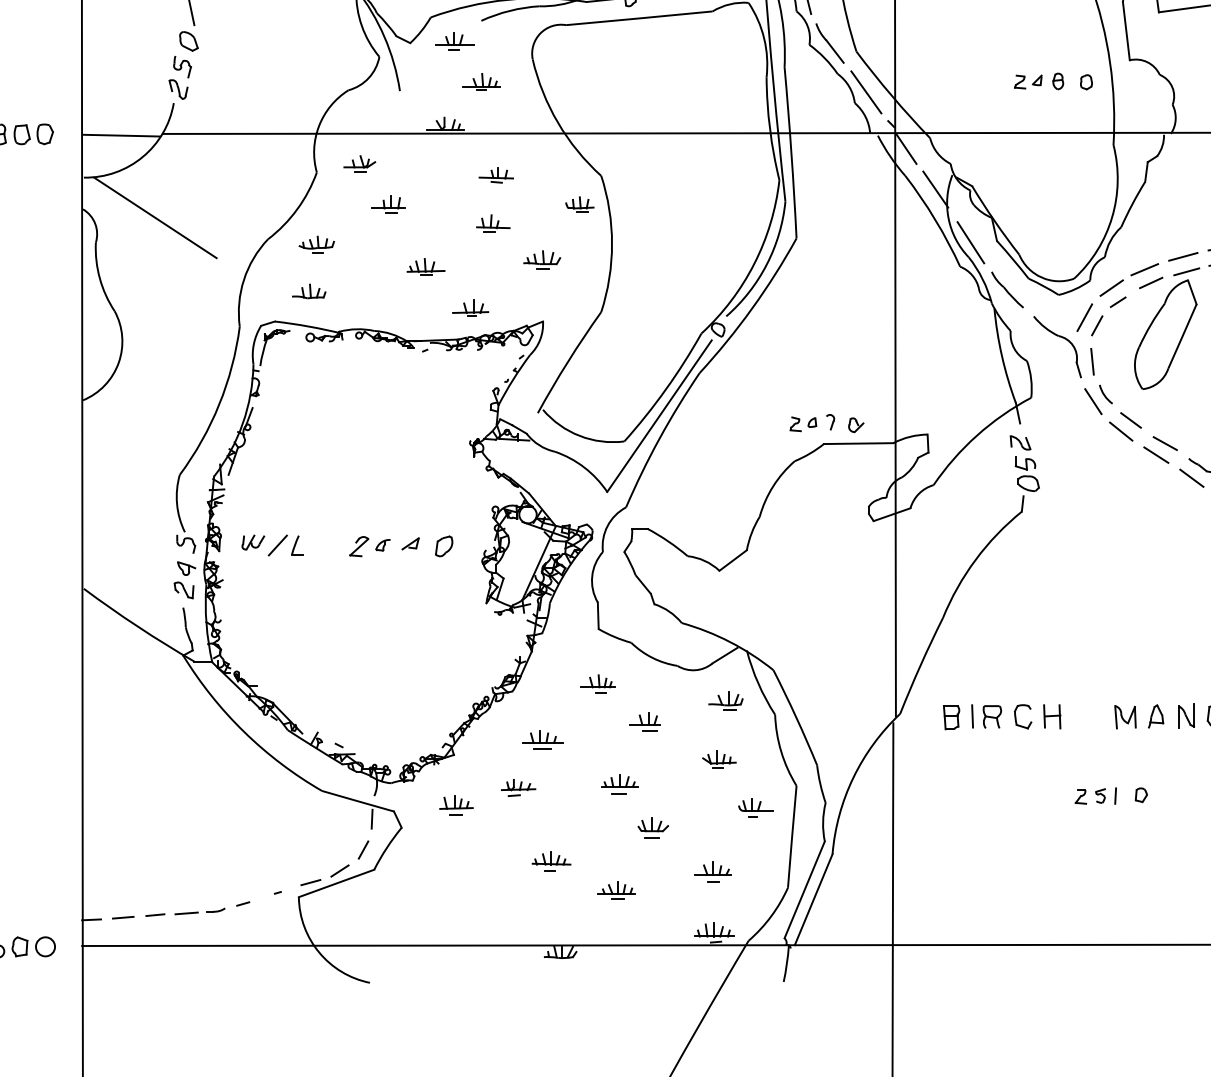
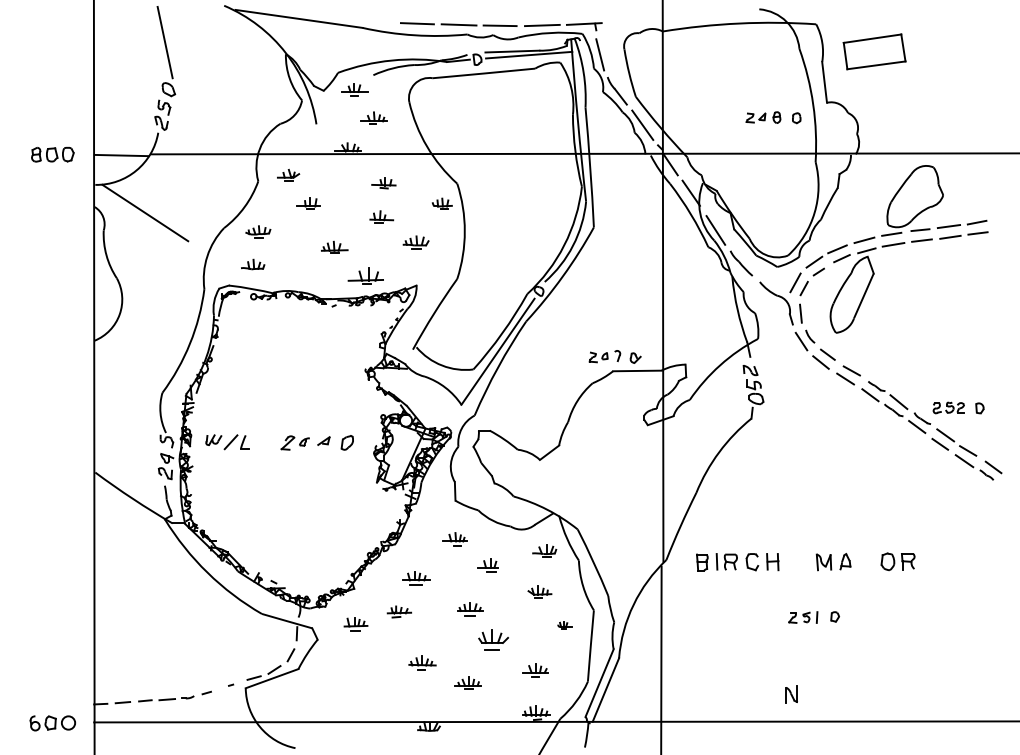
part: (470, 308) -> (365, 276), size x1.4
part: (1186, 715) -> (791, 694), moved
part: (754, 807) -> (564, 625), size x0.6
part: (653, 827) -> (493, 639), size x1.4

